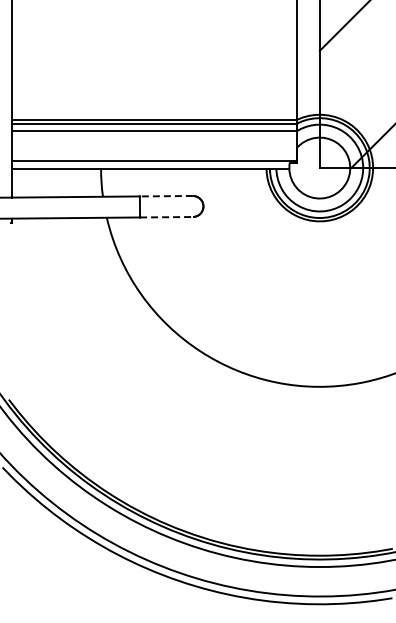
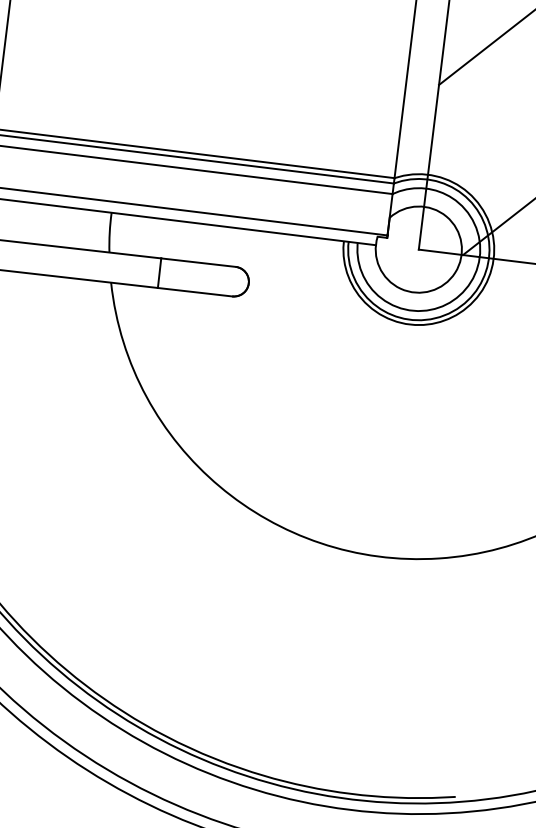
line: (165, 196) -> (197, 262), dashed -> solid
line: (167, 217) -> (196, 292), dashed -> solid

